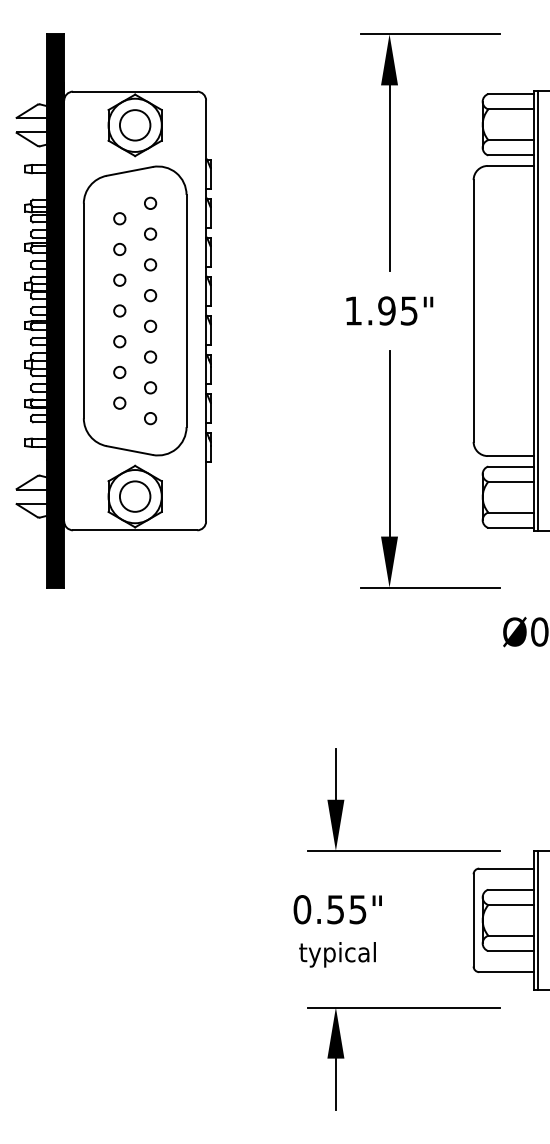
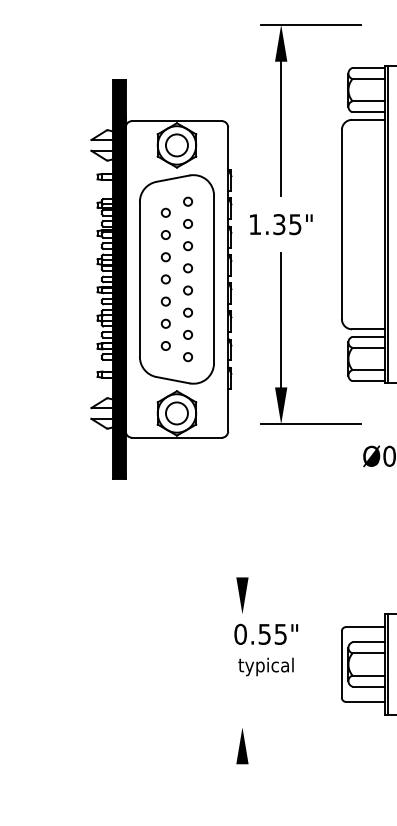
part: (113, 310) -> (161, 279), moved
text: (386, 310) -> (278, 224), 1.95" -> 1.35"
line: (335, 773) -> (242, 558), removed
line: (403, 850) -> (291, 614), removed
text: (337, 931) -> (265, 650), moved
line: (403, 1007) -> (291, 727), removed
line: (335, 1083) -> (242, 782), removed

